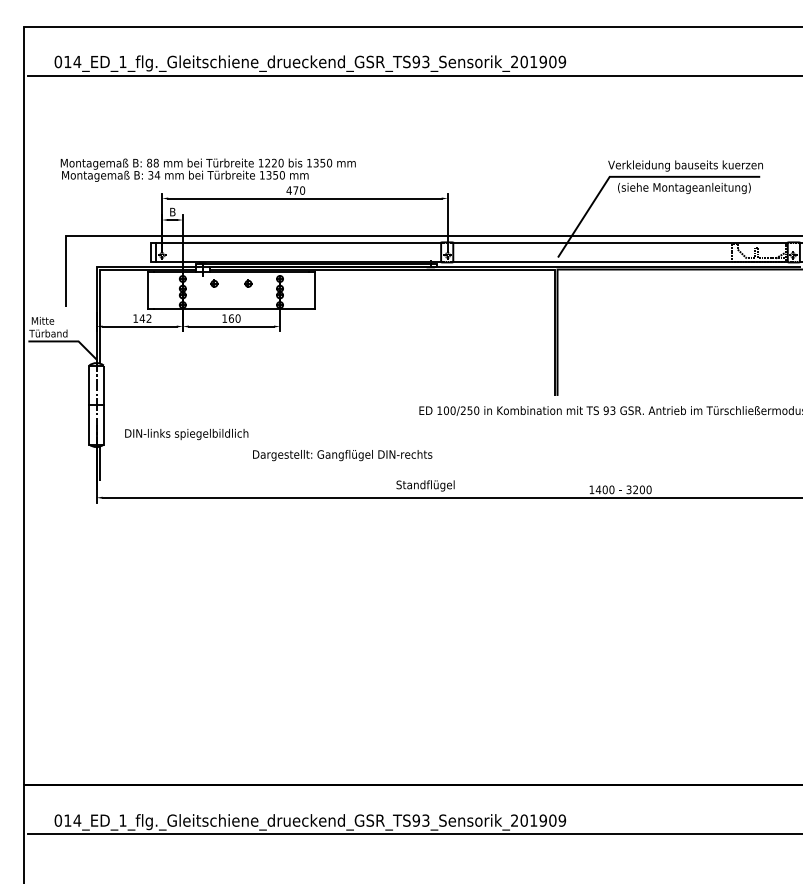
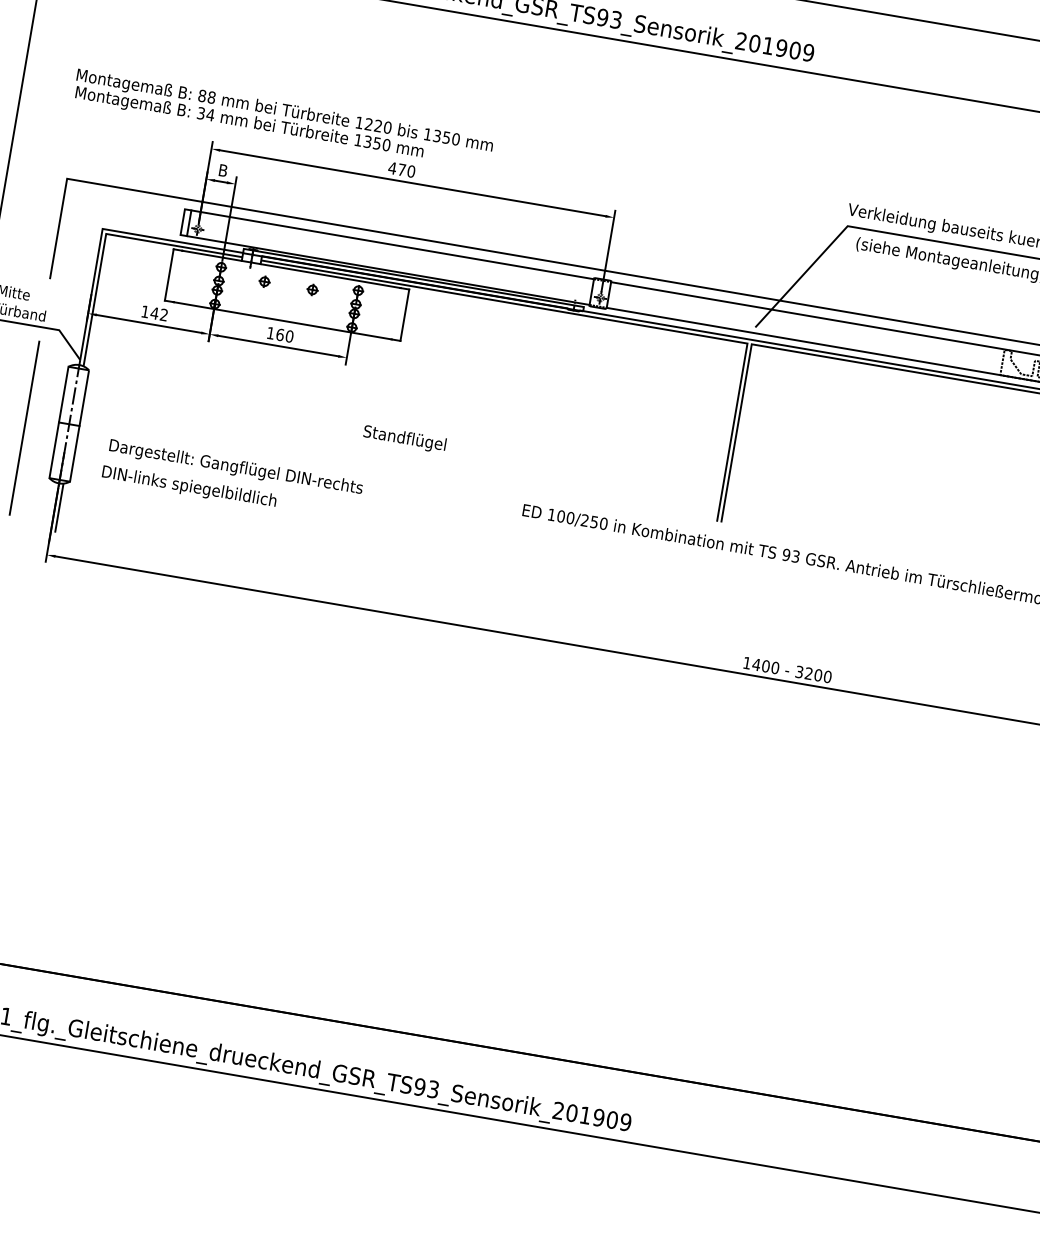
line: (66, 412) -> (25, 427), added
text: (342, 455) -> (235, 467), moved
text: (425, 485) -> (404, 438), moved

